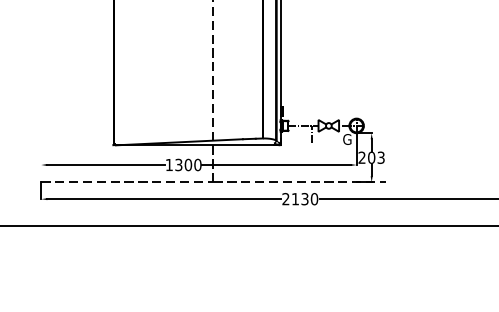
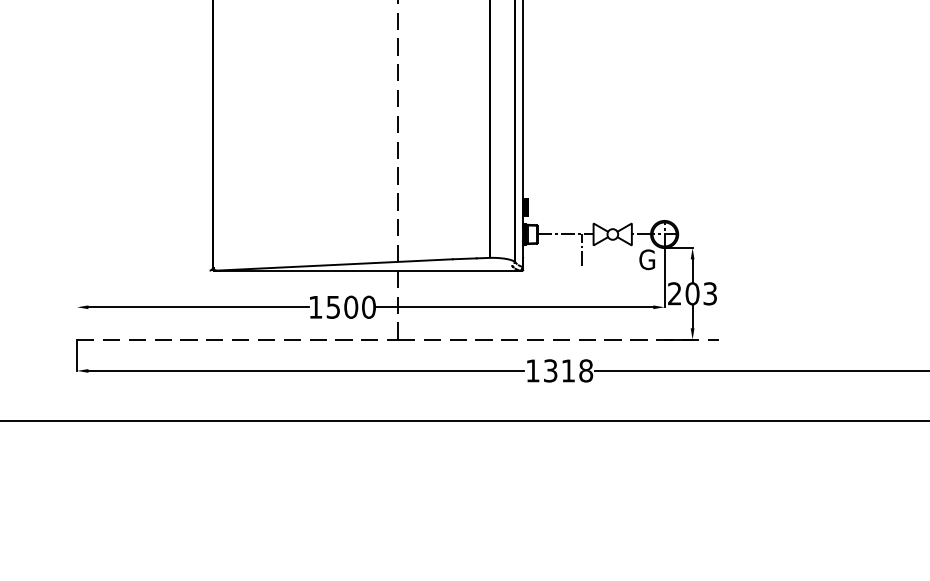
text: (178, 164) -> (332, 306), 1300 -> 1500
text: (300, 199) -> (559, 371), 2130 -> 1318

